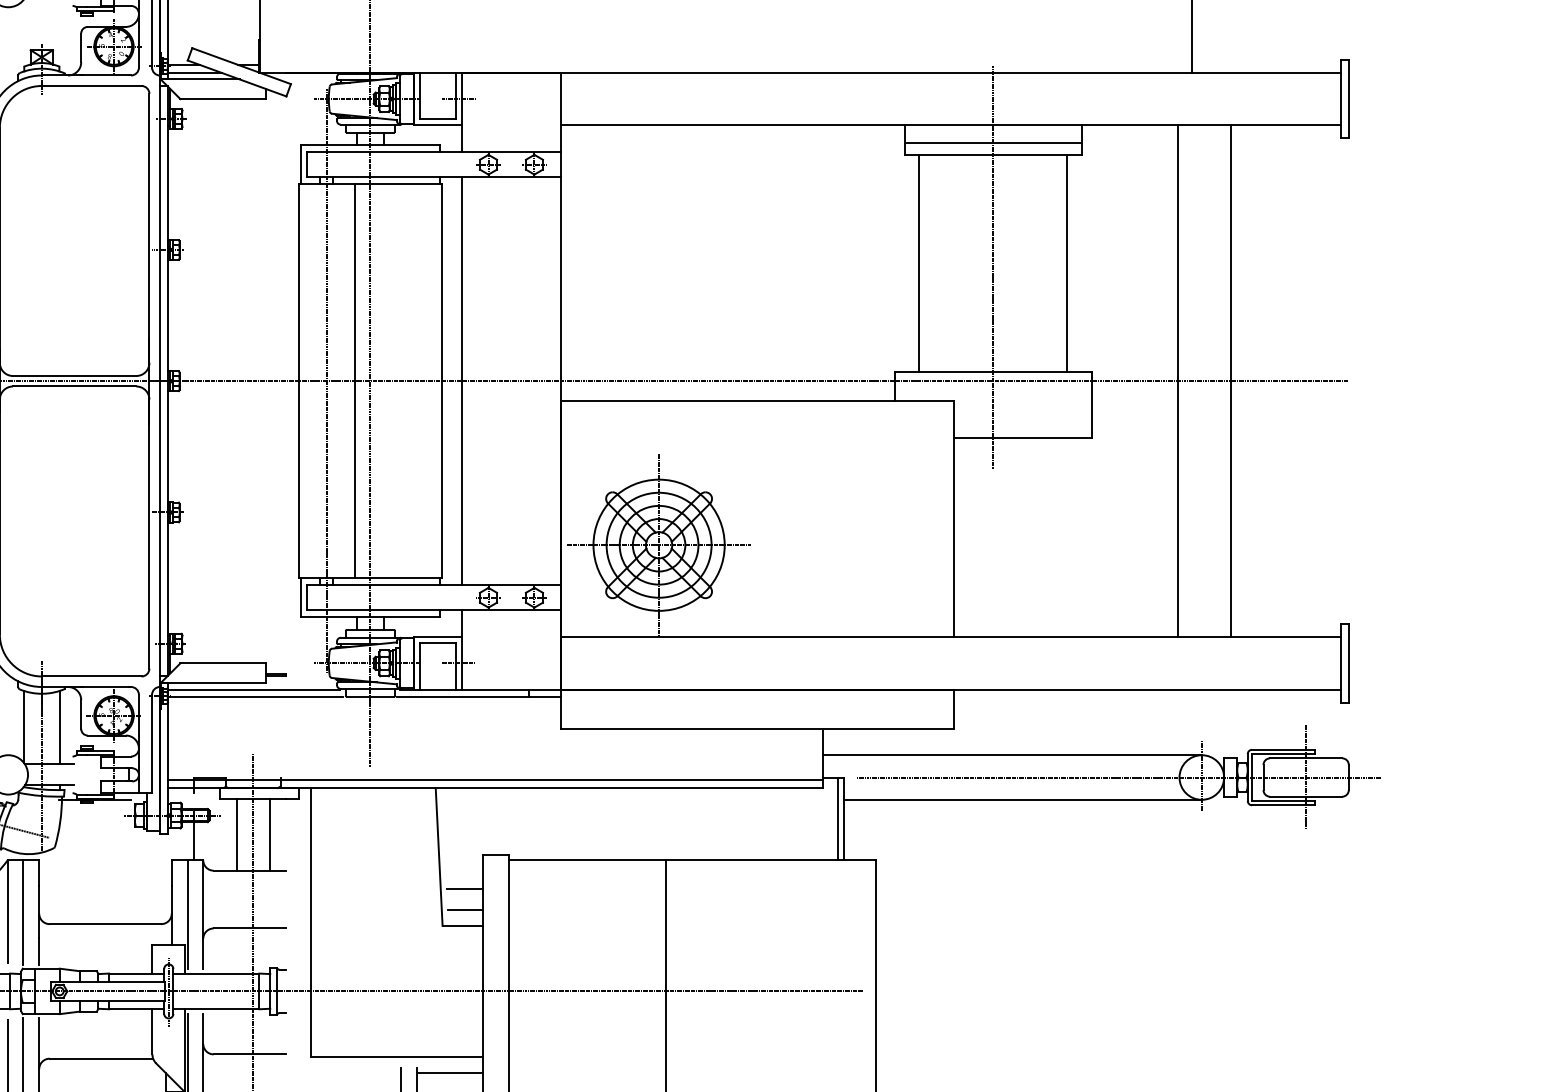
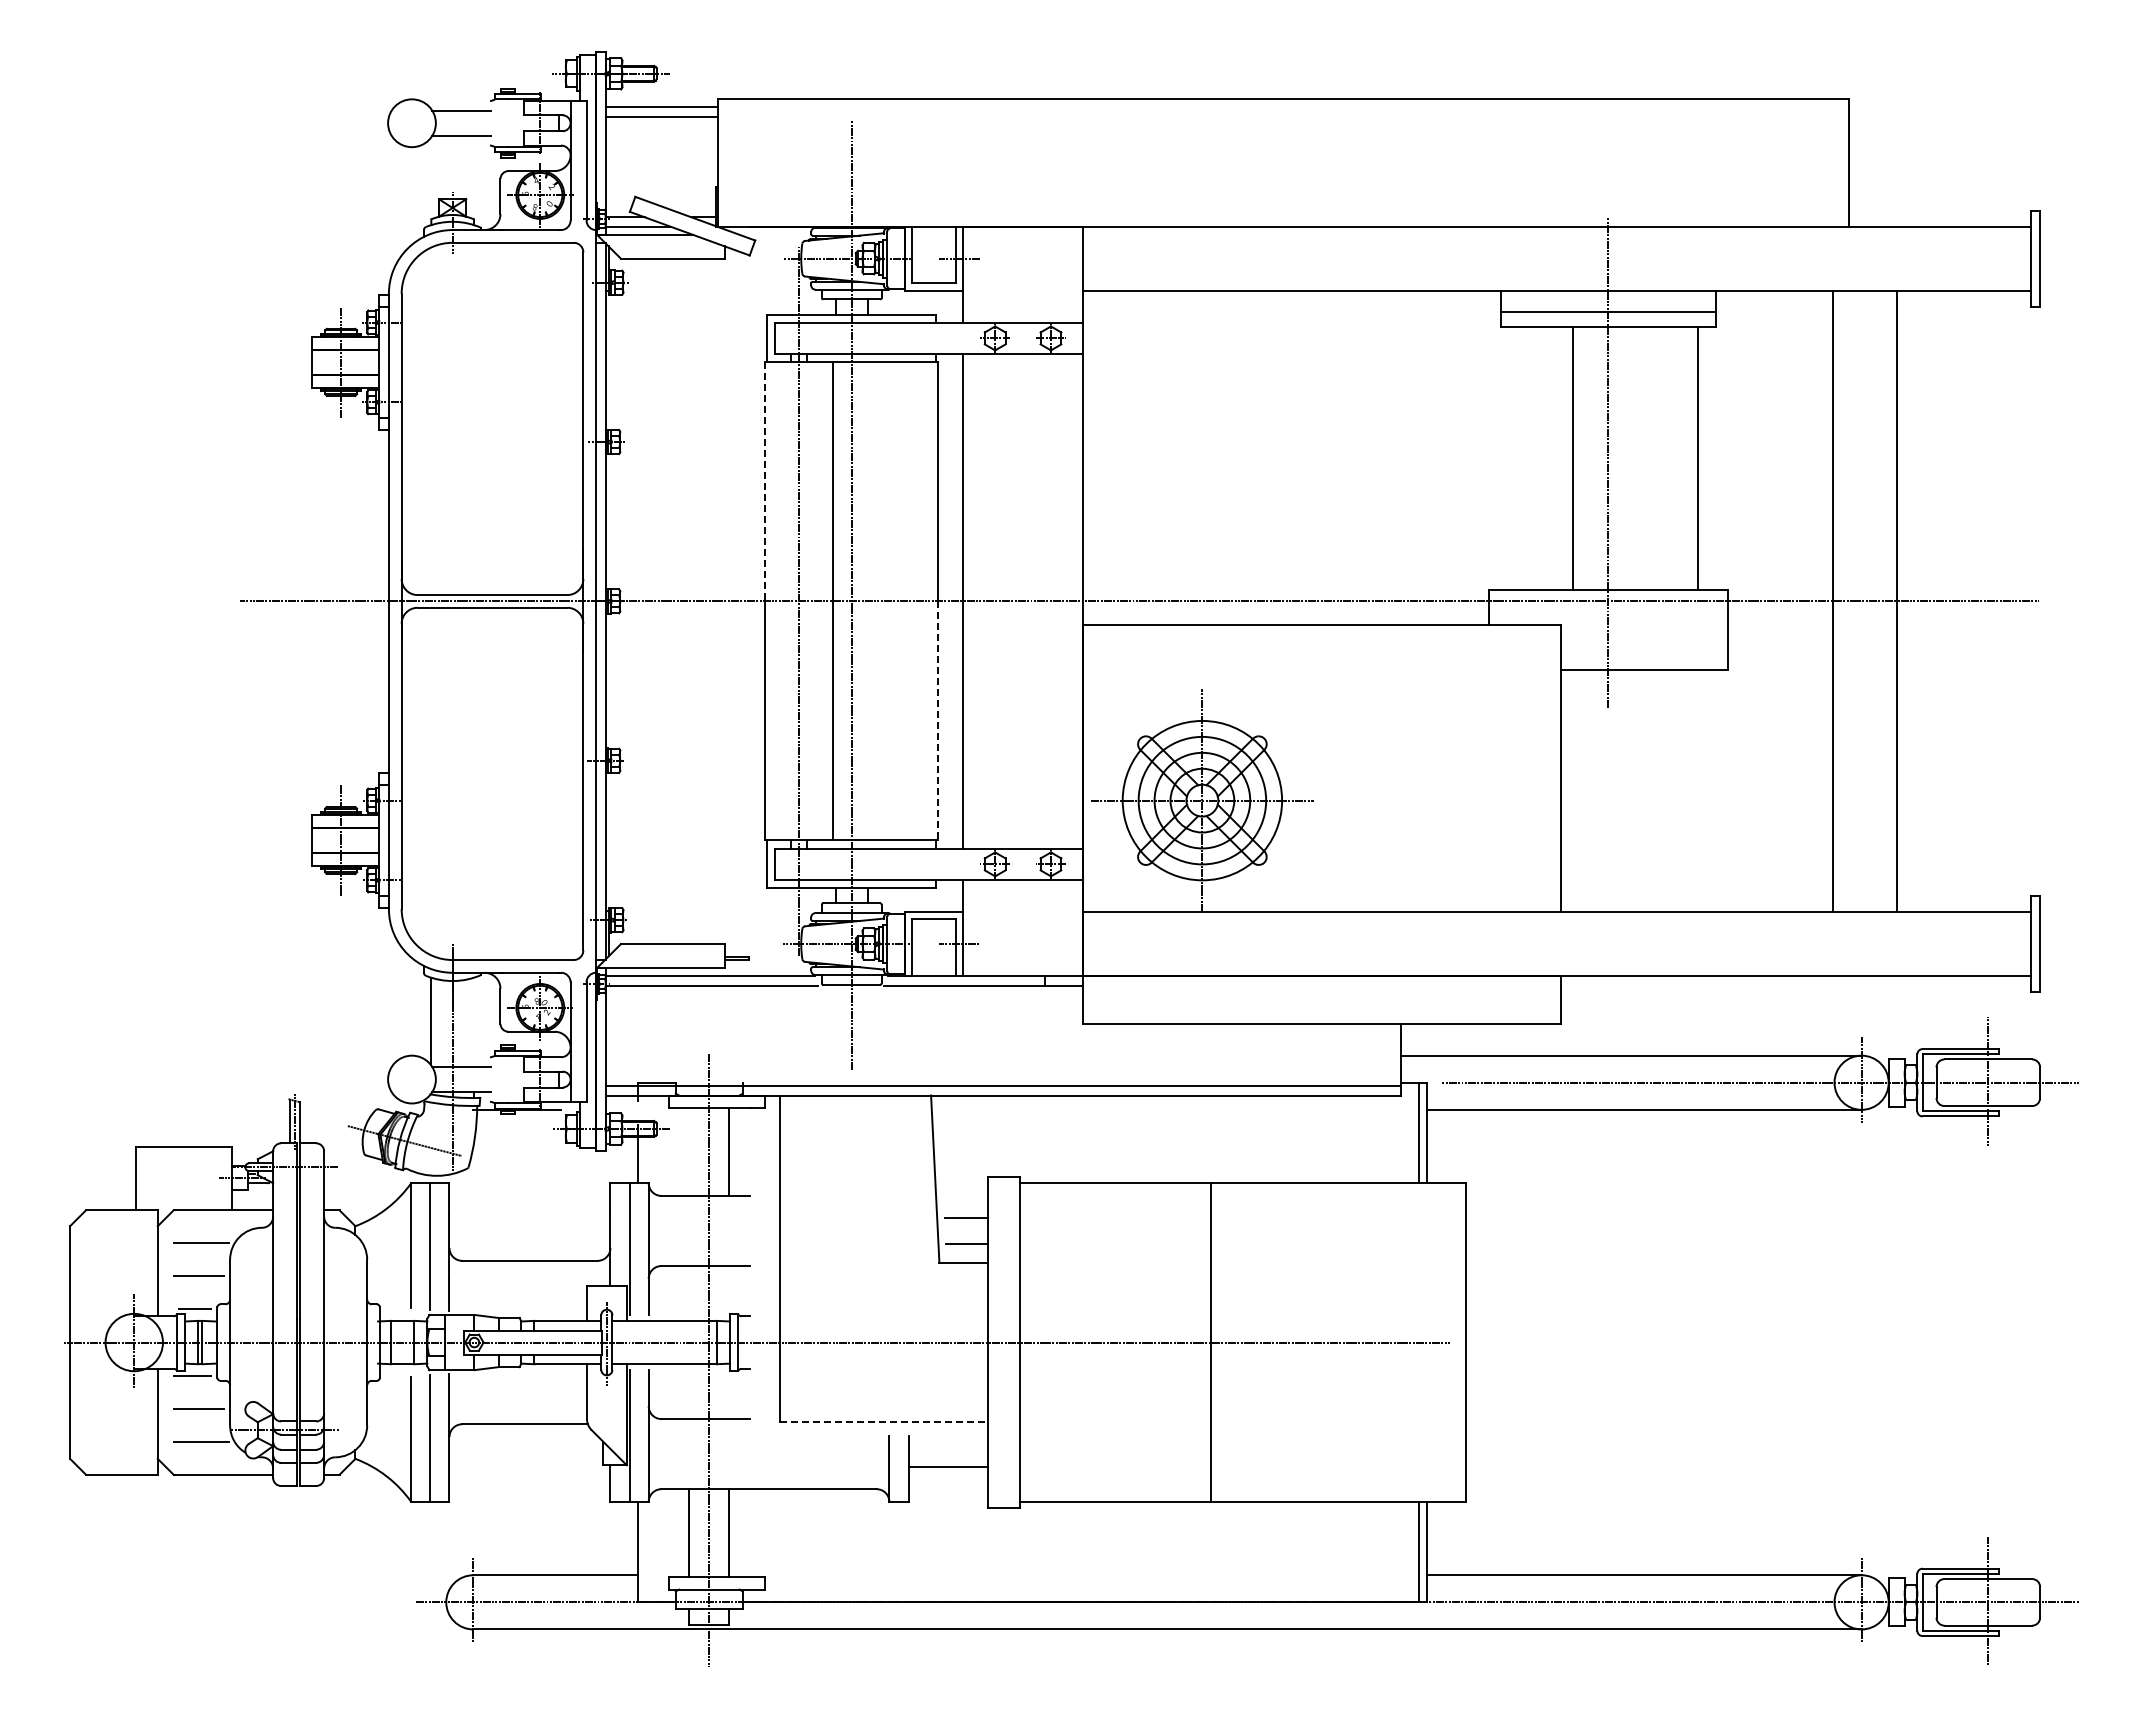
line: (919, 263) -> (1573, 458), moved
line: (299, 282) -> (765, 481), solid -> dashed
line: (441, 479) -> (938, 720), solid -> dashed
line: (59, 727) -> (474, 1021), removed
line: (236, 834) -> (689, 1151), removed
line: (397, 1057) -> (884, 1422), solid -> dashed
line: (450, 1072) -> (948, 1441), removed

